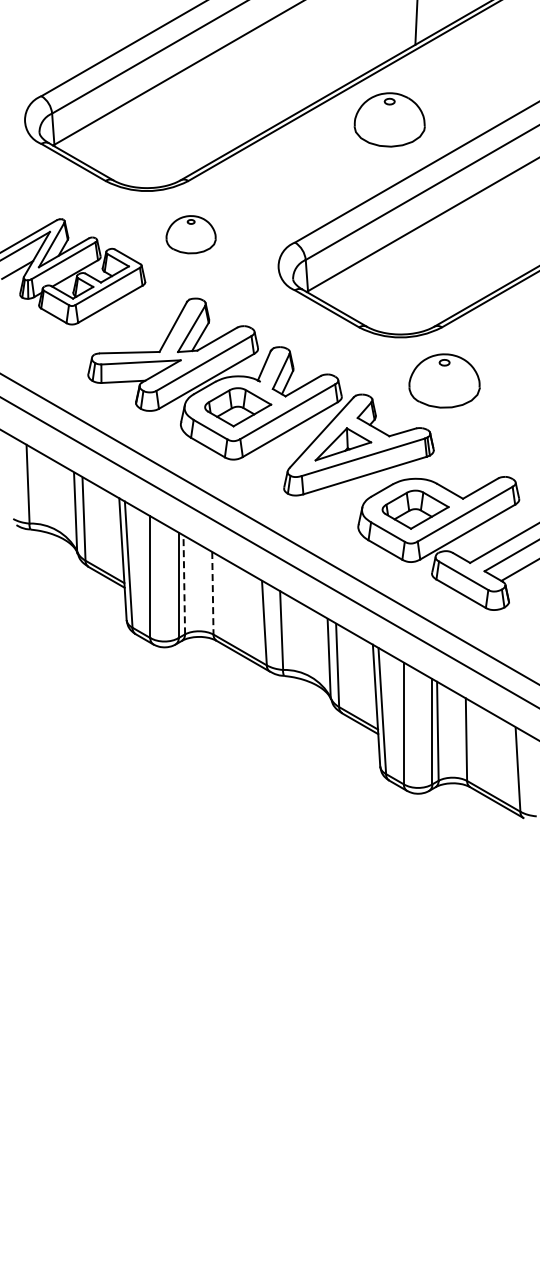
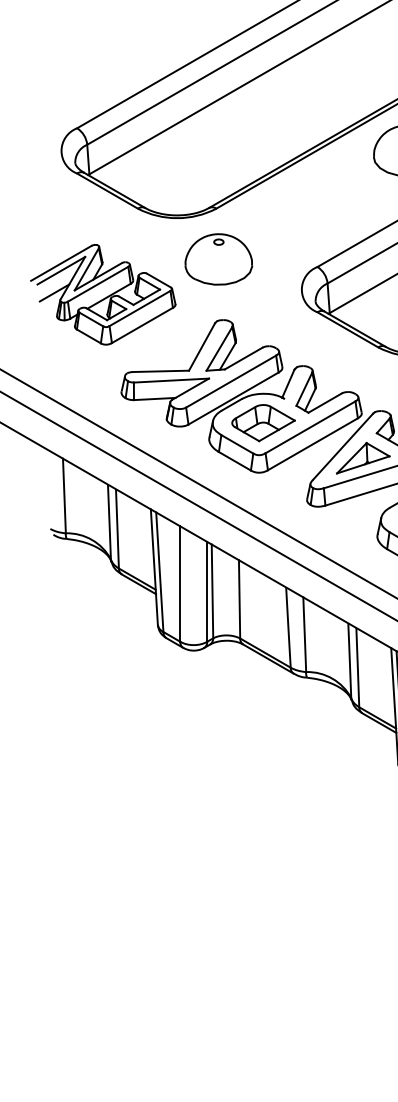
part: (191, 234) -> (219, 259), size x1.43
line: (184, 584) -> (212, 591), dashed -> solid
line: (212, 593) -> (239, 599), dashed -> solid

